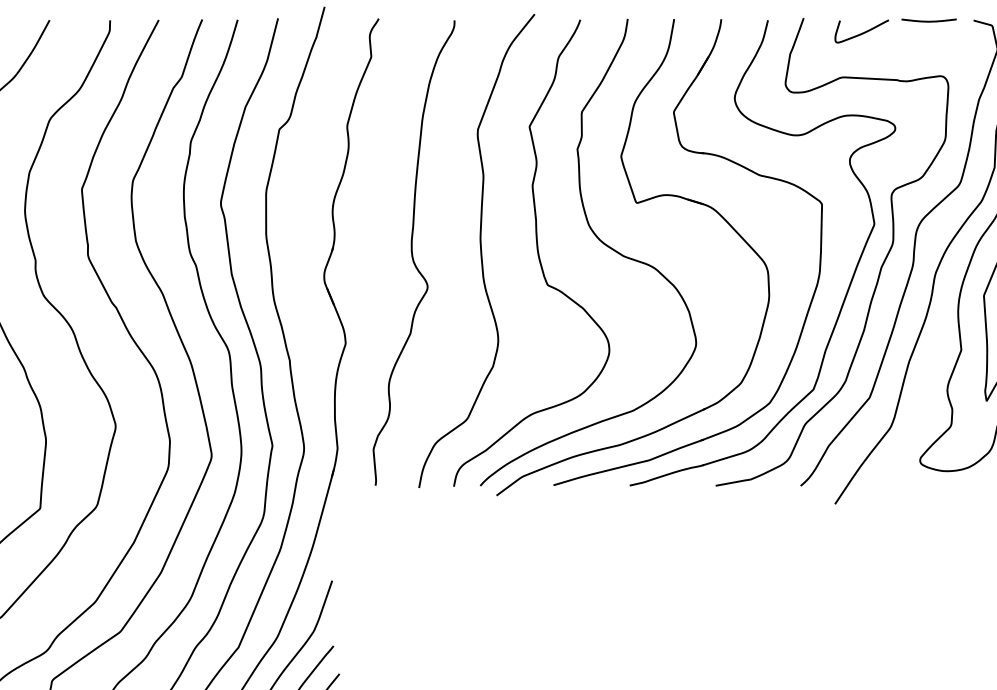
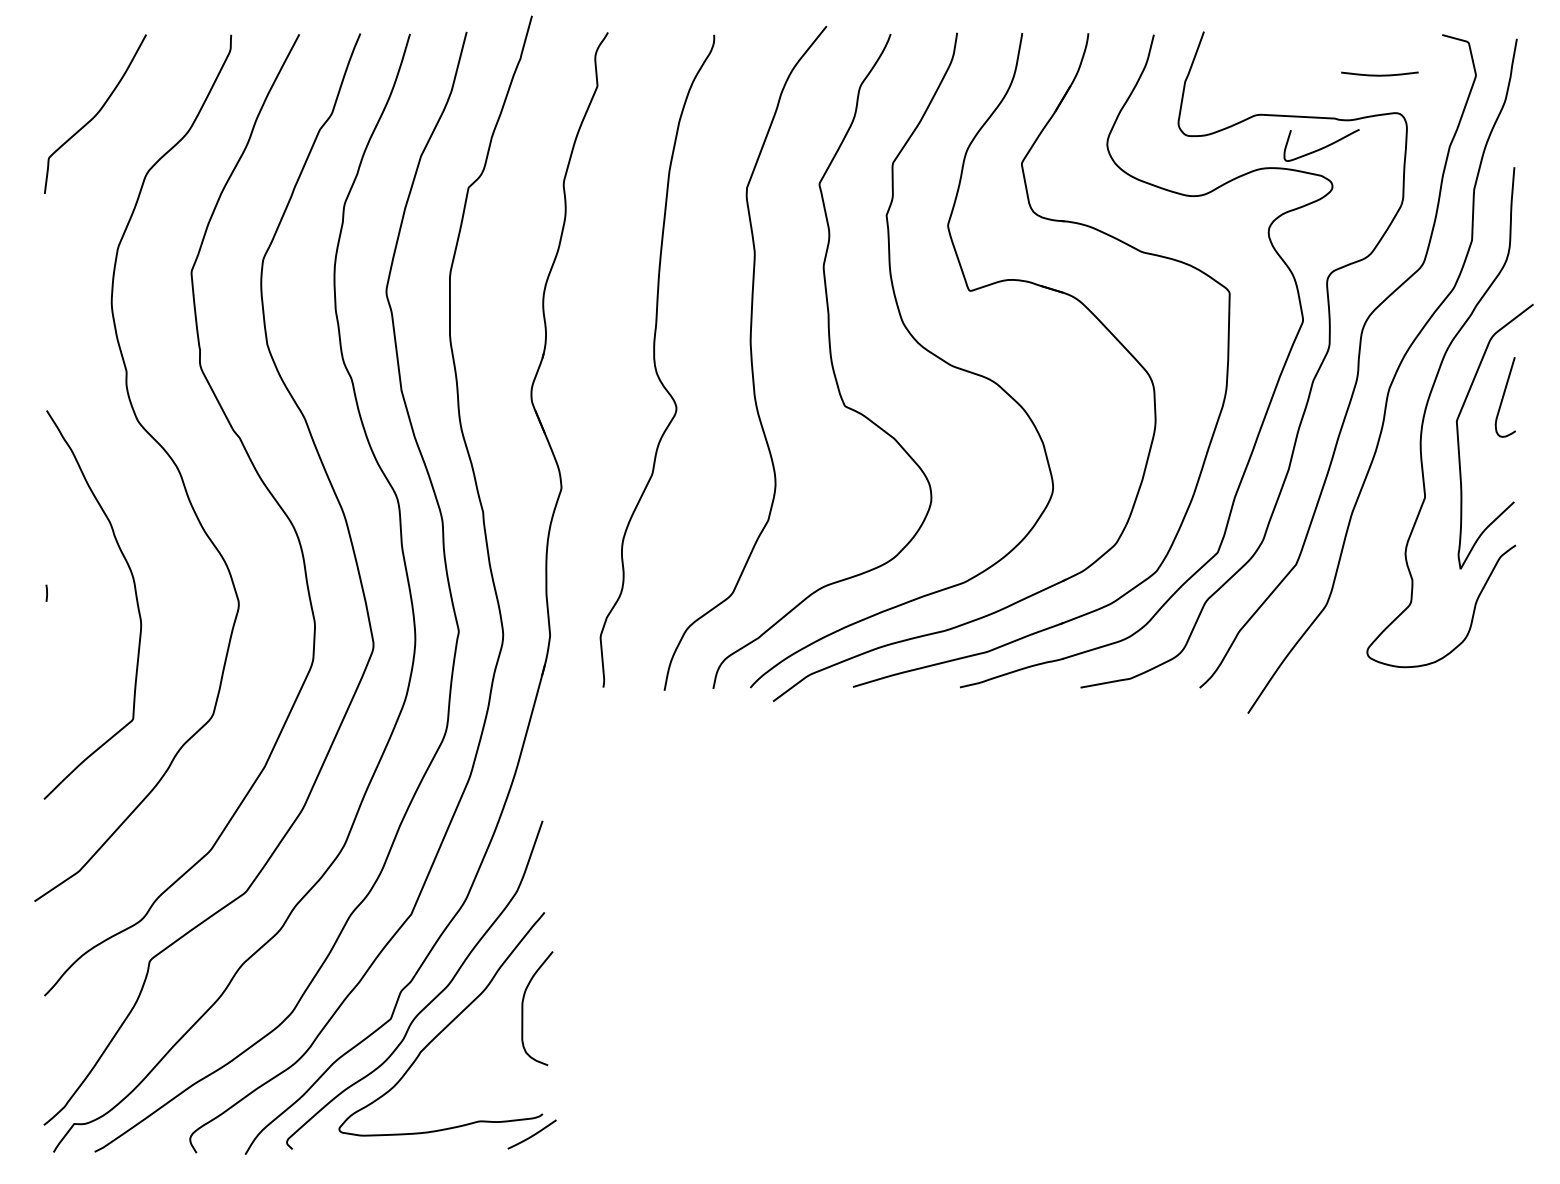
curve: (928, 20) -> (1379, 74), moved
curve: (861, 32) -> (1321, 147), moved

